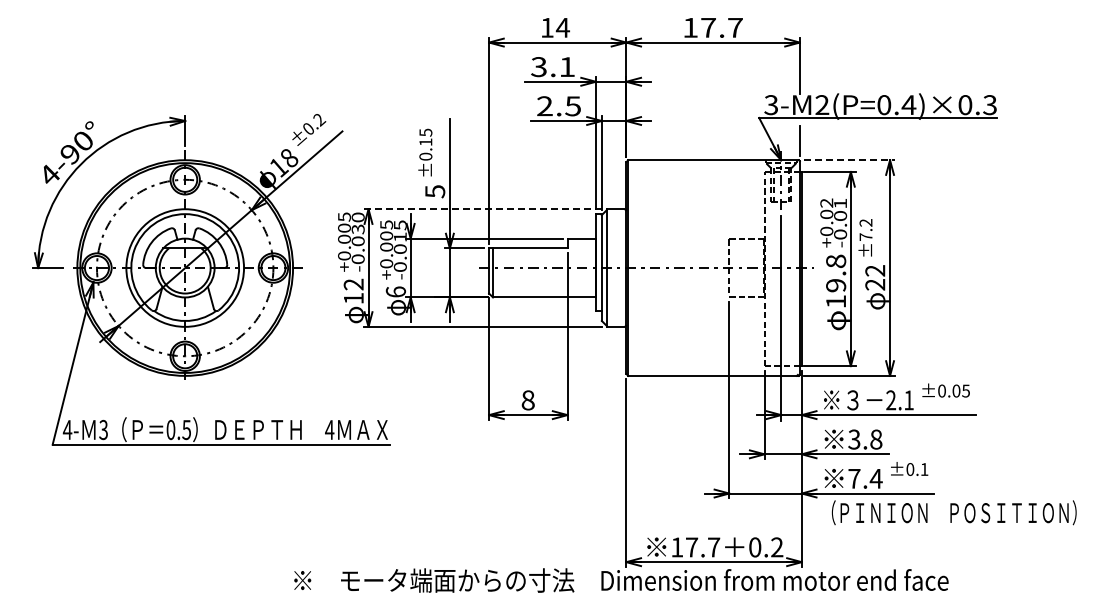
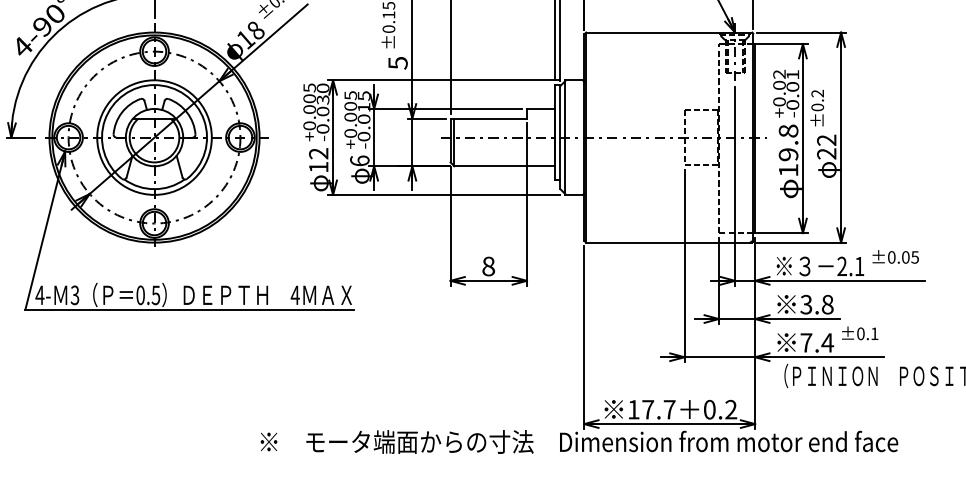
line: (849, 160) -> (801, 32), dashed -> solid
line: (482, 209) -> (444, 80), dashed -> solid
text: (865, 236) -> (817, 106), ±7.2 -> ±0.2

